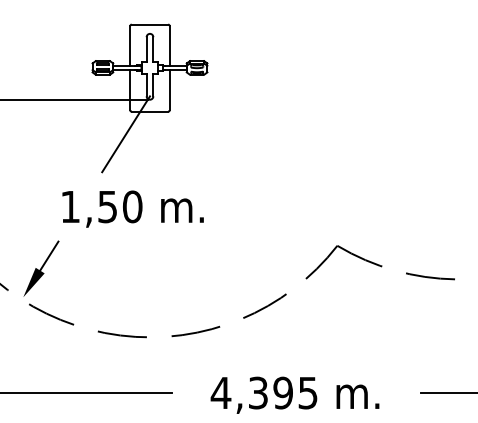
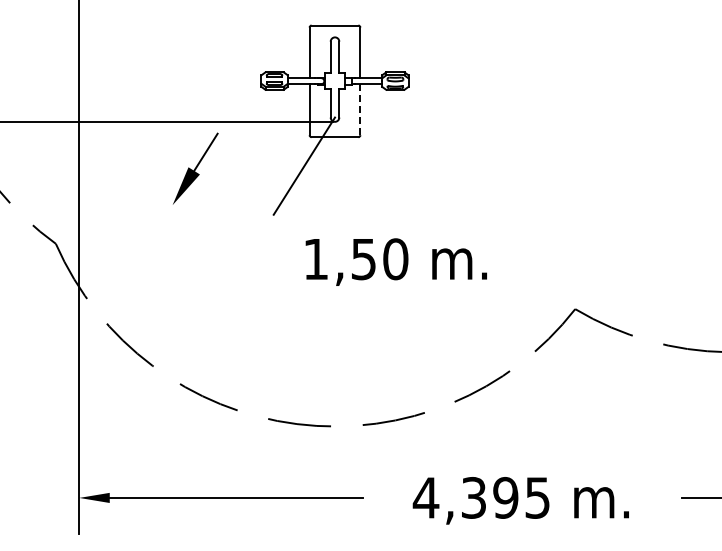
line: (169, 90) -> (360, 110), solid -> dashed
text: (132, 208) -> (395, 261), moved
part: (41, 268) -> (195, 168), moved

